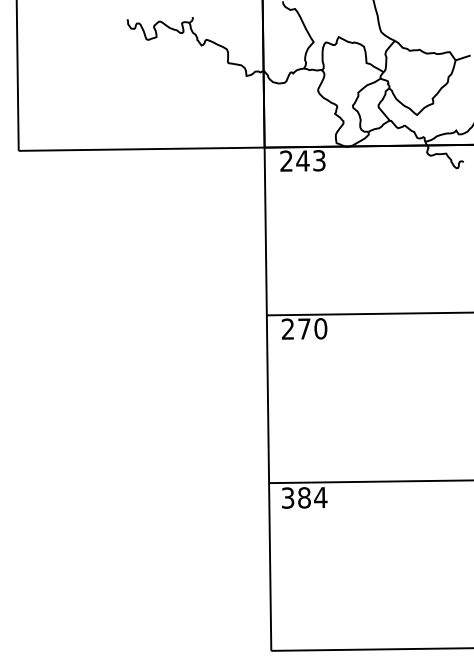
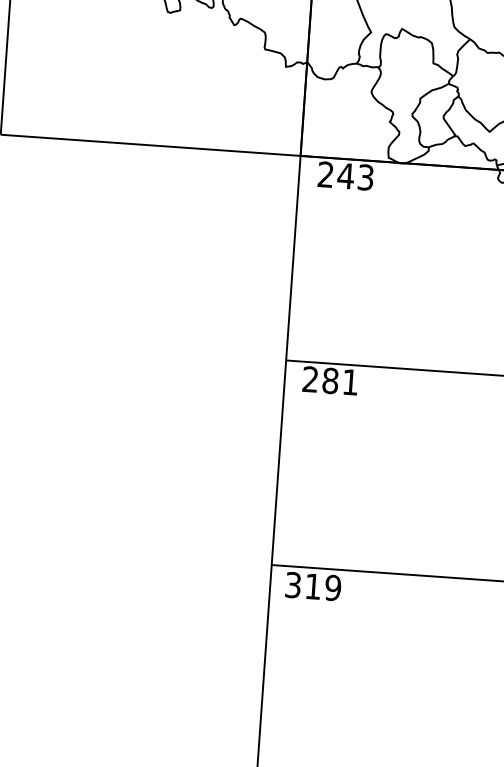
text: (312, 328) -> (340, 381), 270 -> 281
text: (312, 497) -> (323, 586), 384 -> 319

